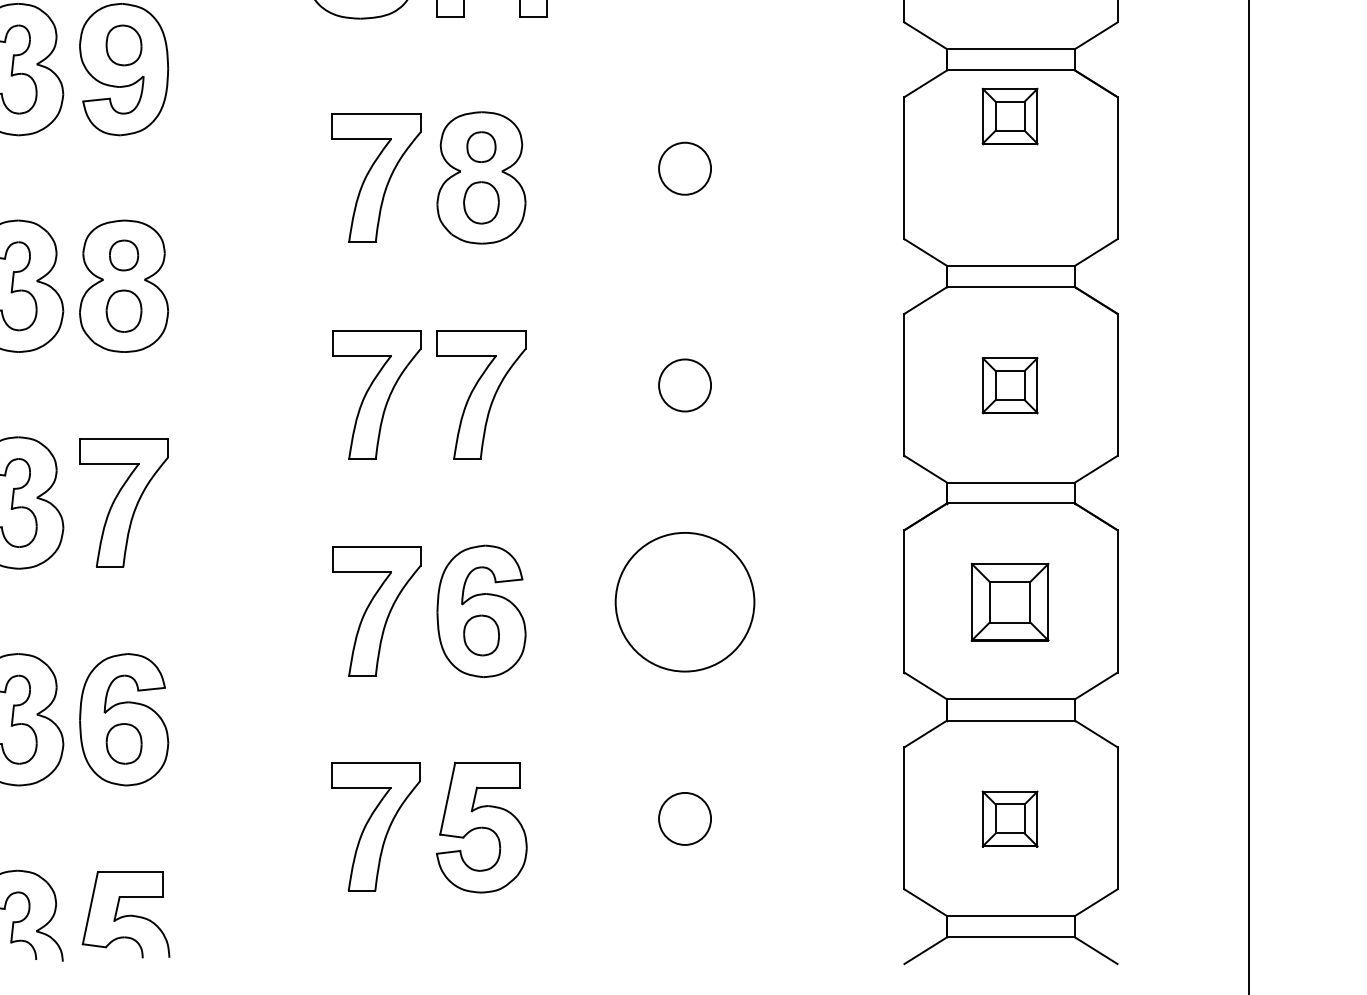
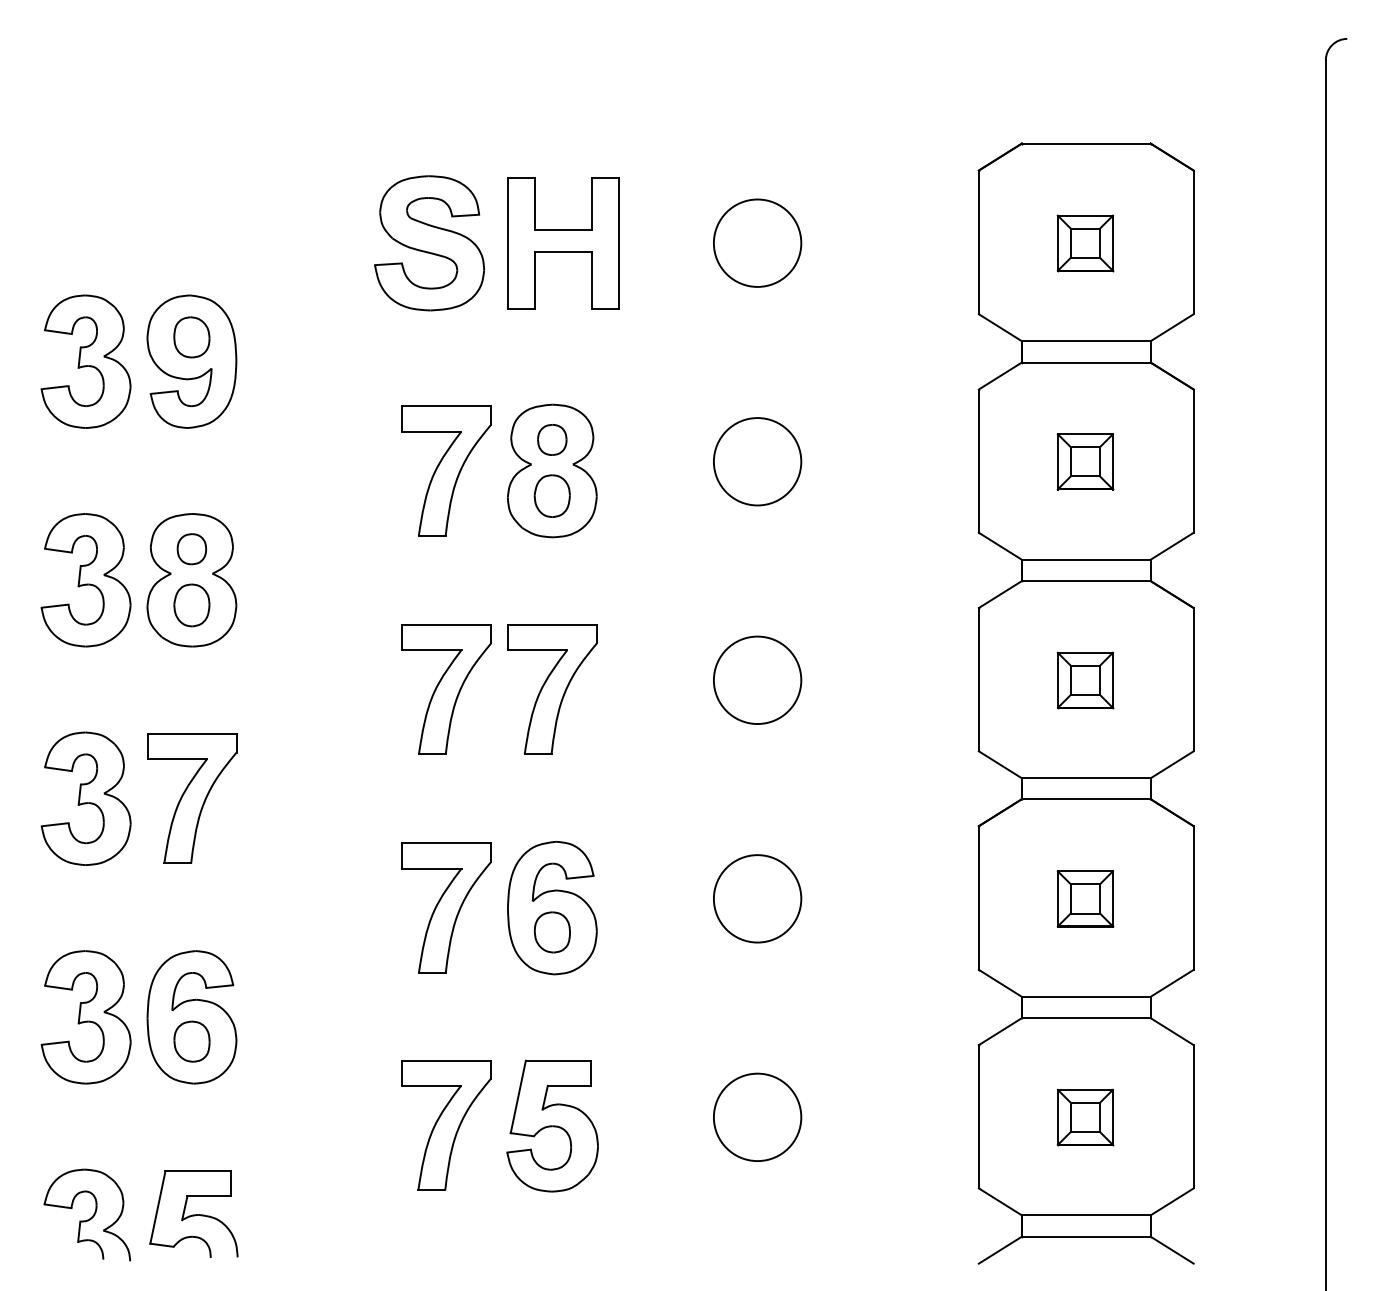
part: (1010, 115) -> (1085, 461), moved
circle: (684, 168) -> (757, 461), size x1.67
circle: (684, 385) -> (757, 680), size x1.67
circle: (684, 601) -> (757, 898), size x0.62
part: (1010, 601) -> (1085, 898), size x0.71
circle: (684, 819) -> (757, 1117), size x1.67

